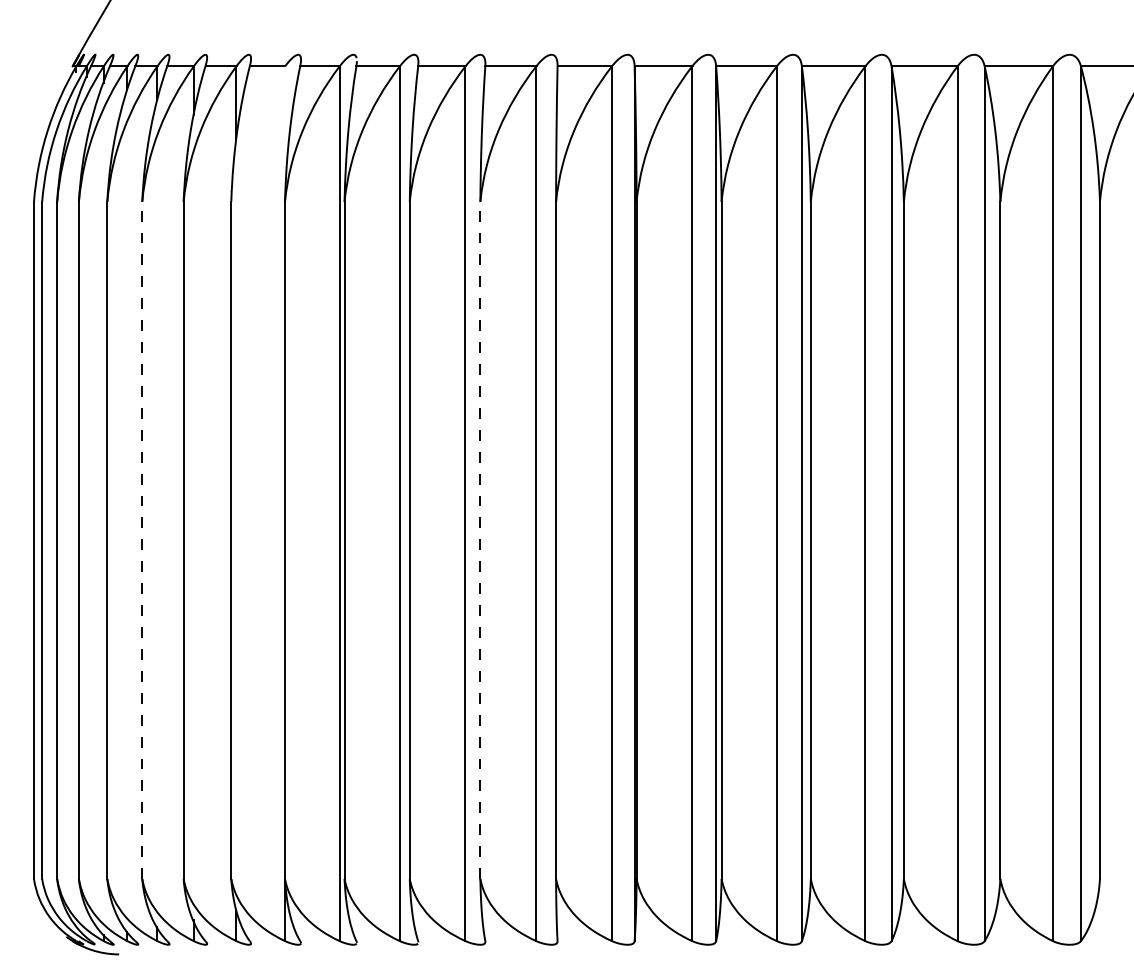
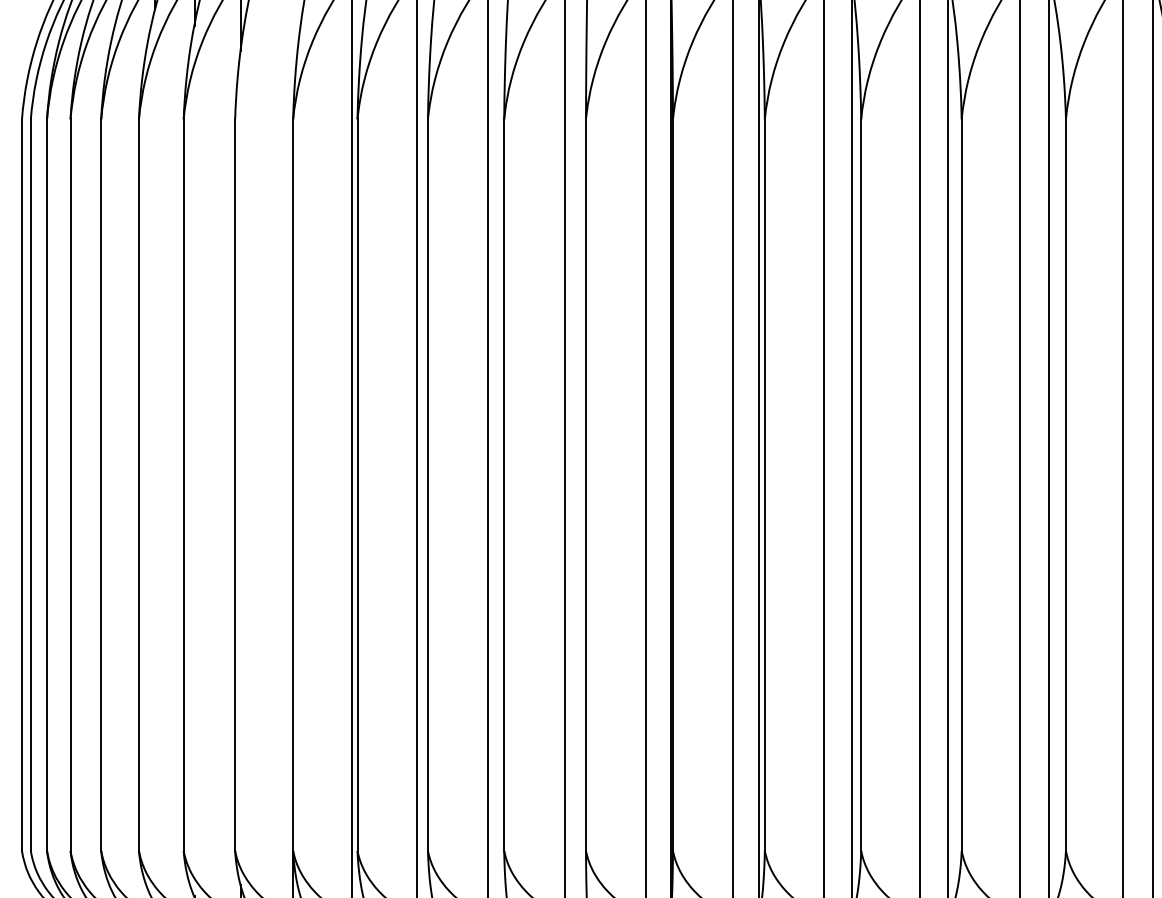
line: (142, 540) -> (139, 485), dashed -> solid
line: (480, 540) -> (504, 485), dashed -> solid

